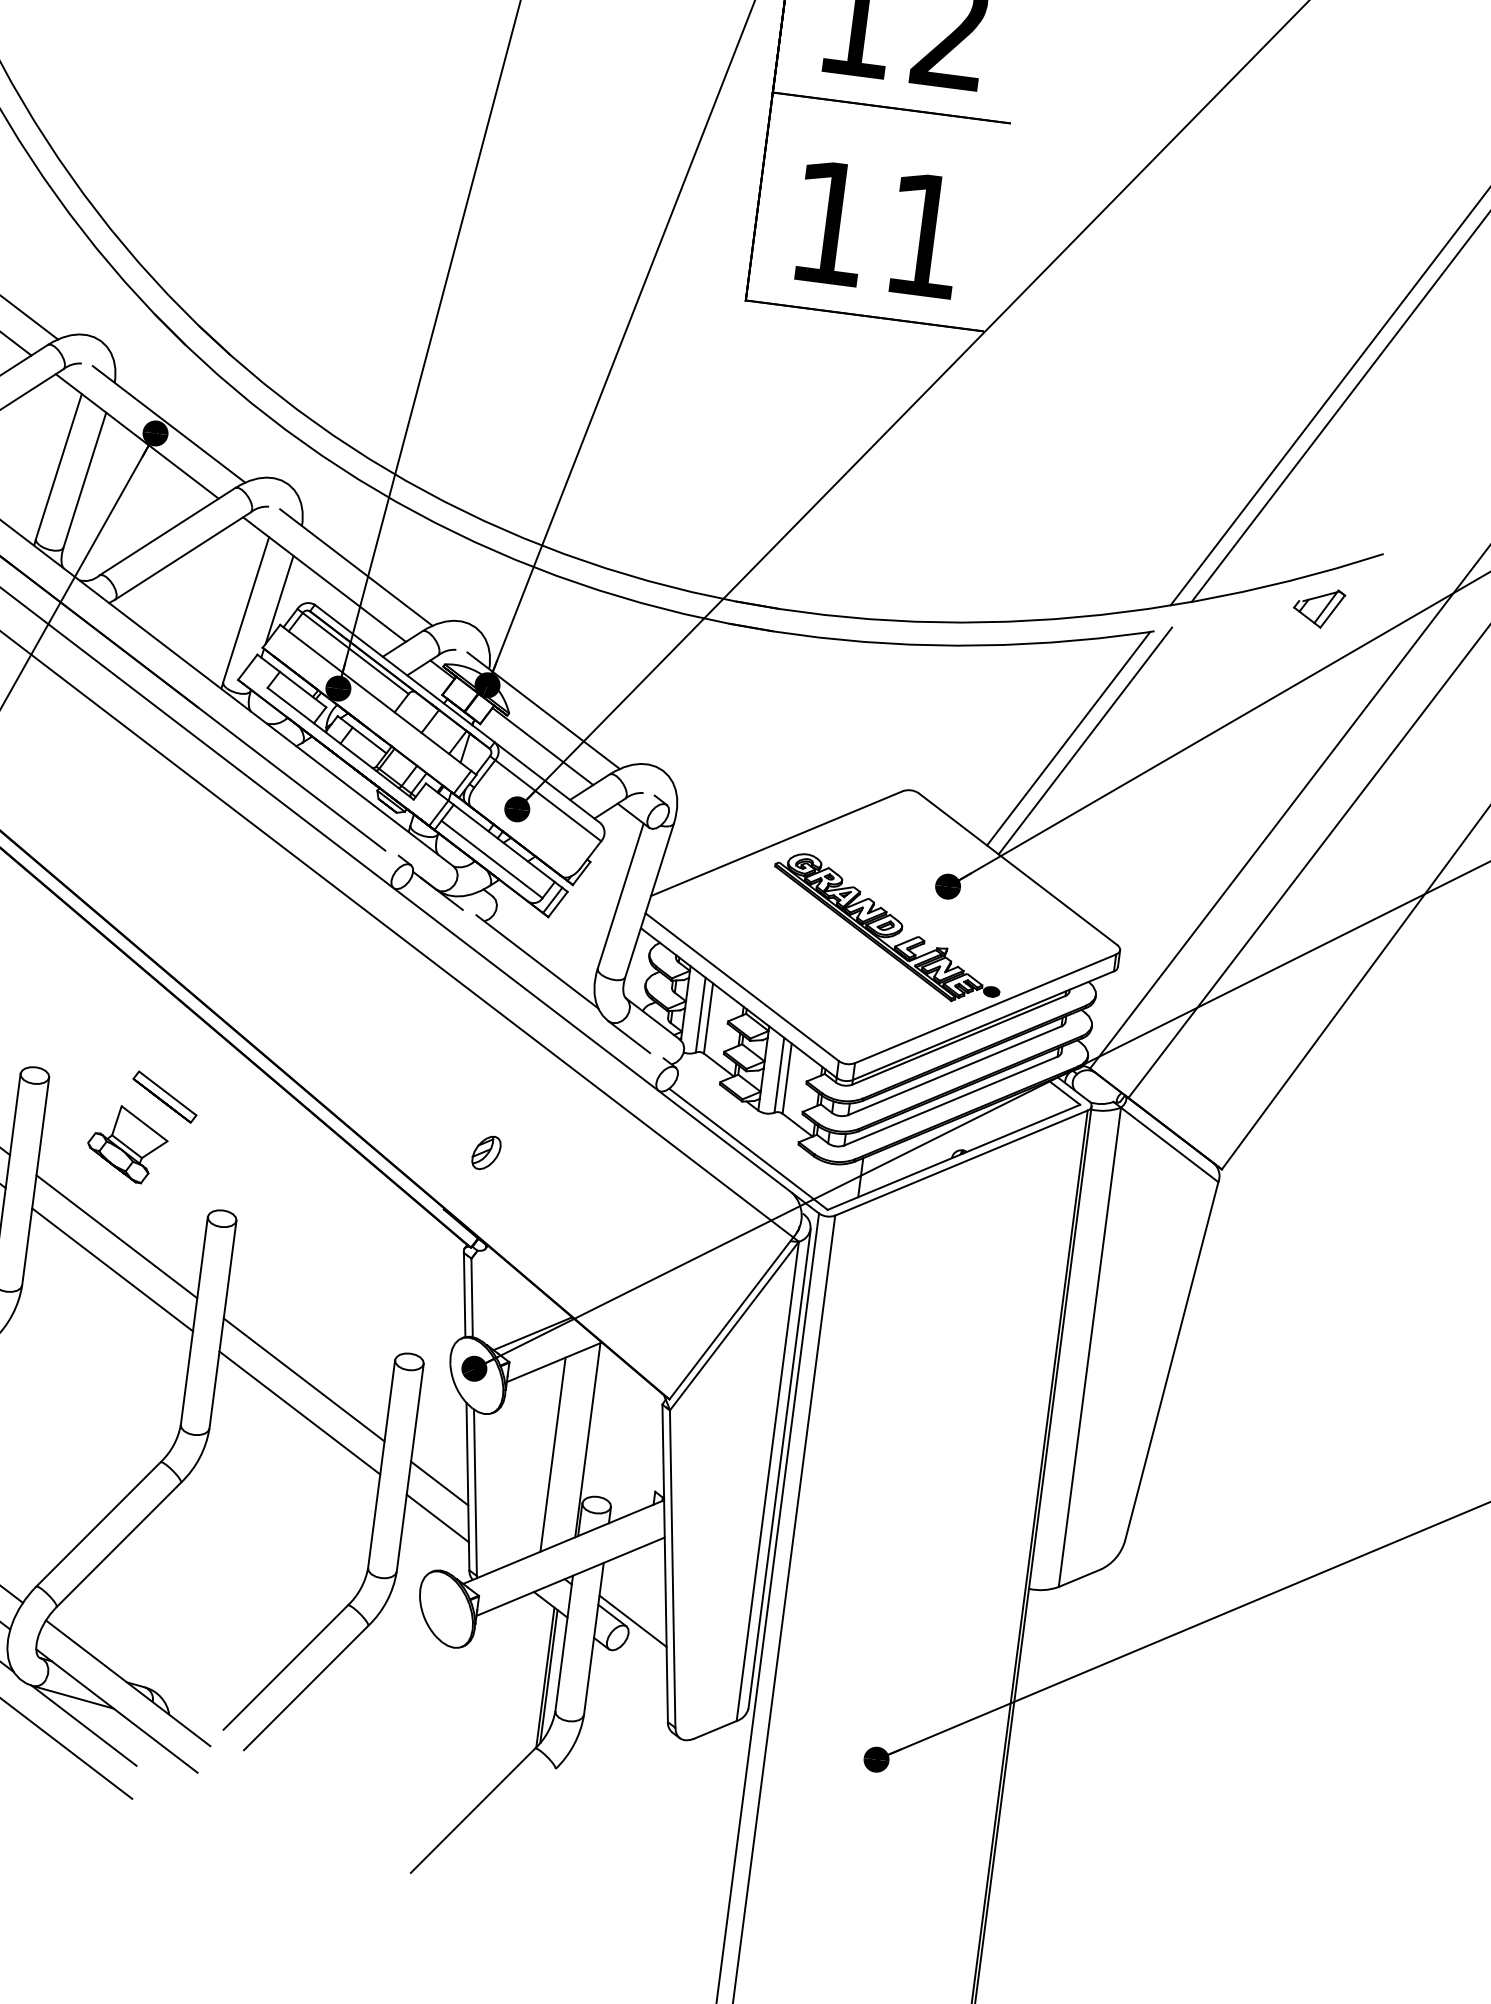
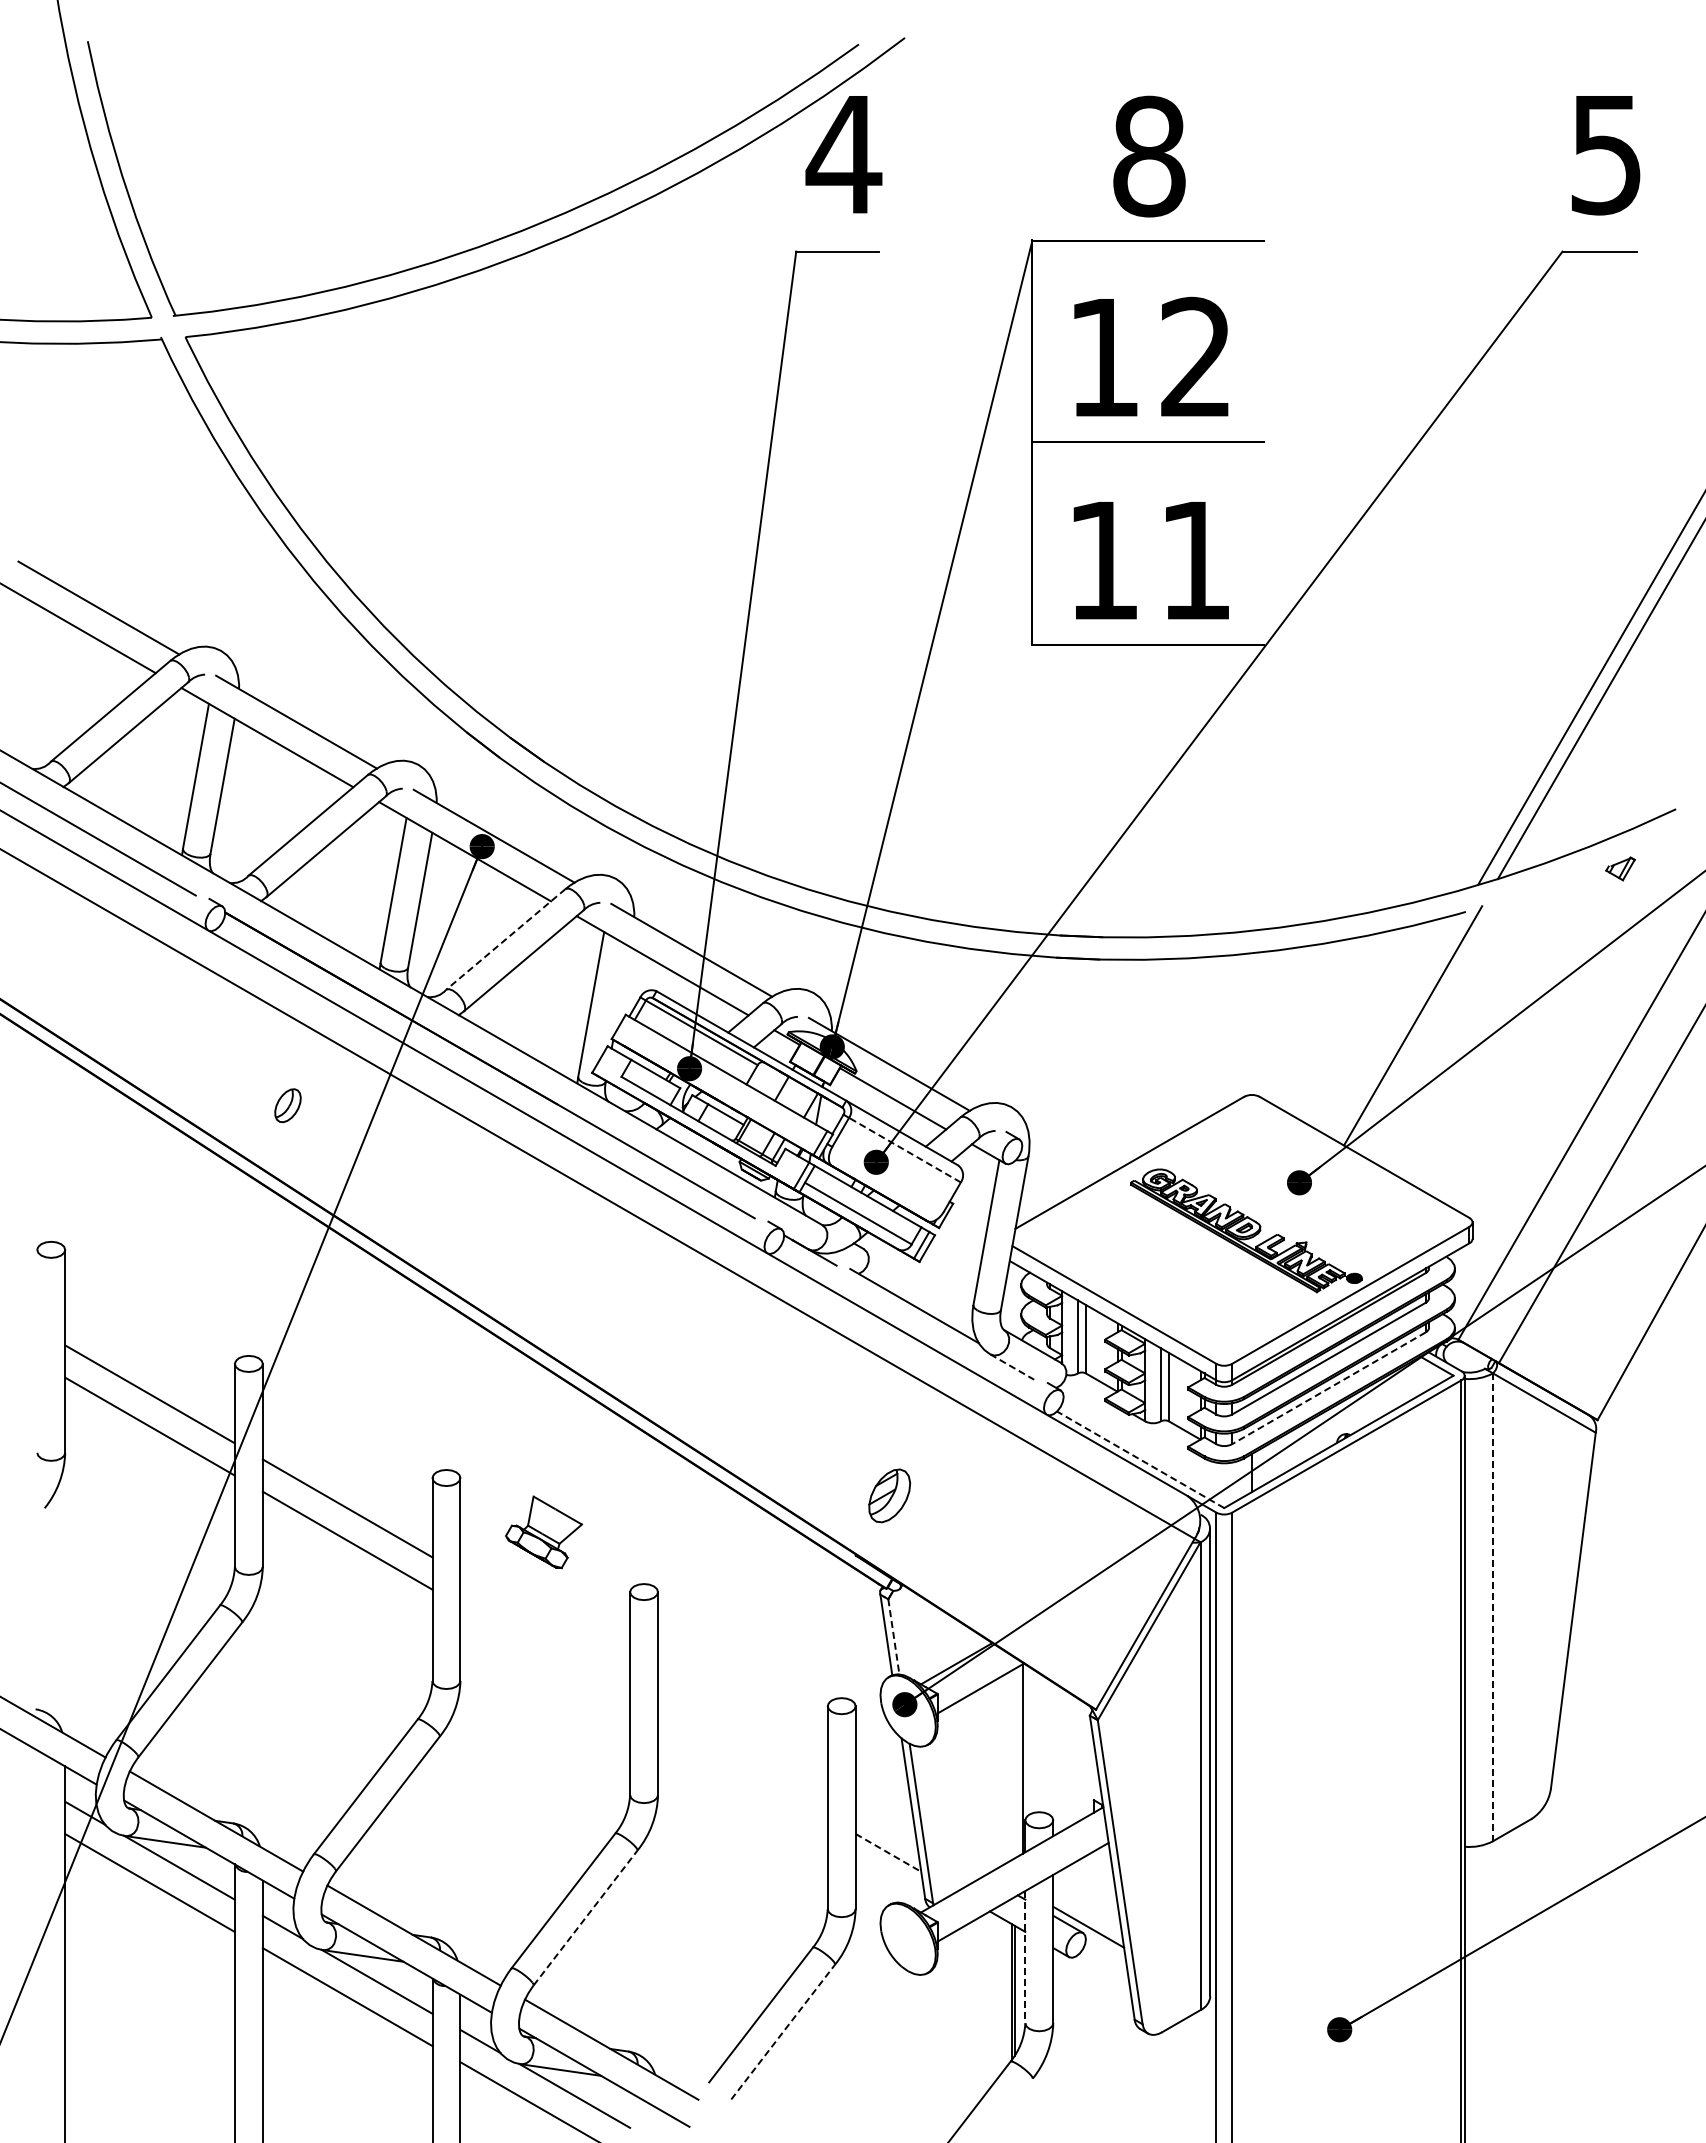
line: (167, 531) -> (505, 939), solid -> dashed
line: (279, 599) -> (621, 990), removed
part: (1318, 607) -> (1620, 868), size x0.6
line: (1068, 738) -> (1396, 1025), removed
line: (547, 801) -> (904, 1150), solid -> dashed
line: (629, 1037) -> (1012, 1367), solid -> dashed
part: (164, 1097) -> (573, 1482), removed
line: (951, 1101) -> (1329, 1388), solid -> dashed
line: (748, 1148) -> (1140, 1459), solid -> dashed
part: (486, 1152) -> (889, 1495), size x1.6
line: (117, 1236) -> (545, 1622), removed
line: (112, 1269) -> (545, 1654), removed
line: (471, 1297) -> (893, 1636), solid -> dashed
line: (1090, 1347) -> (1493, 1607), solid -> dashed
line: (303, 1379) -> (742, 1736), removed
line: (299, 1412) -> (742, 1768), removed
line: (553, 1454) -> (991, 1777), removed
line: (439, 1482) -> (885, 1818), removed
line: (437, 1518) -> (888, 1852), solid -> dashed
line: (118, 1544) -> (585, 1917), solid -> dashed
line: (564, 1643) -> (1025, 1957), solid -> dashed
line: (306, 1687) -> (783, 2031), solid -> dashed

